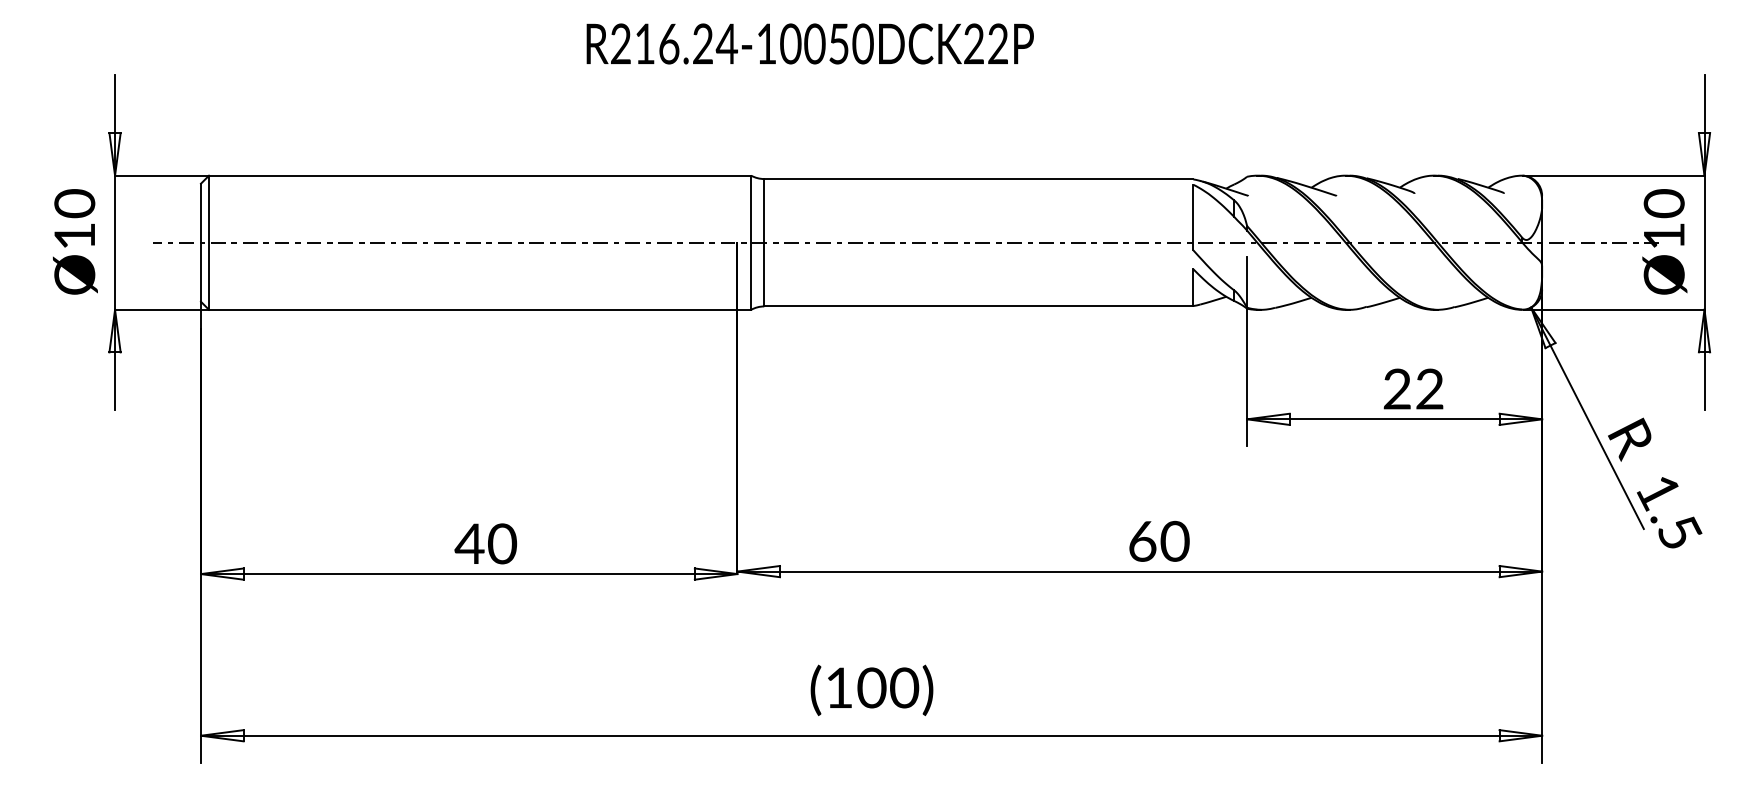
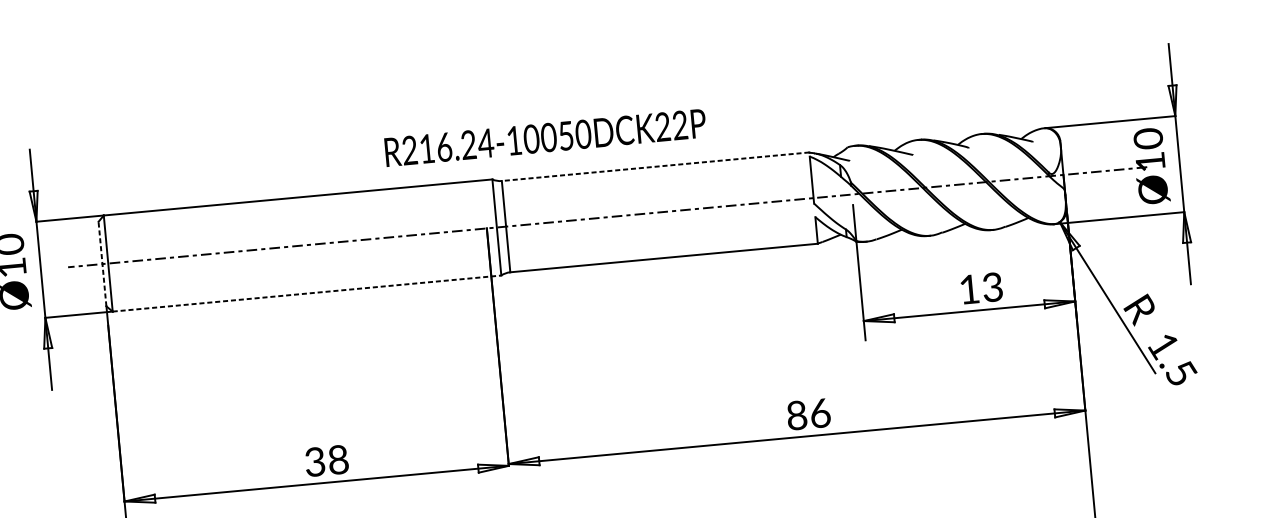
text: (809, 43) -> (544, 137), moved
line: (978, 179) -> (655, 167), solid -> dashed
line: (200, 242) -> (102, 263), solid -> dashed
line: (480, 309) -> (307, 293), solid -> dashed
text: (1413, 388) -> (980, 287), 22 -> 13
text: (1159, 540) -> (809, 413), 60 -> 86
text: (485, 543) -> (326, 460), 40 -> 38

